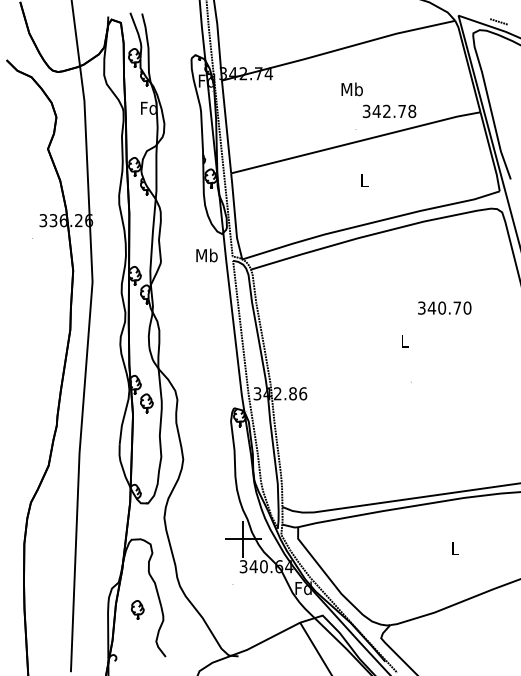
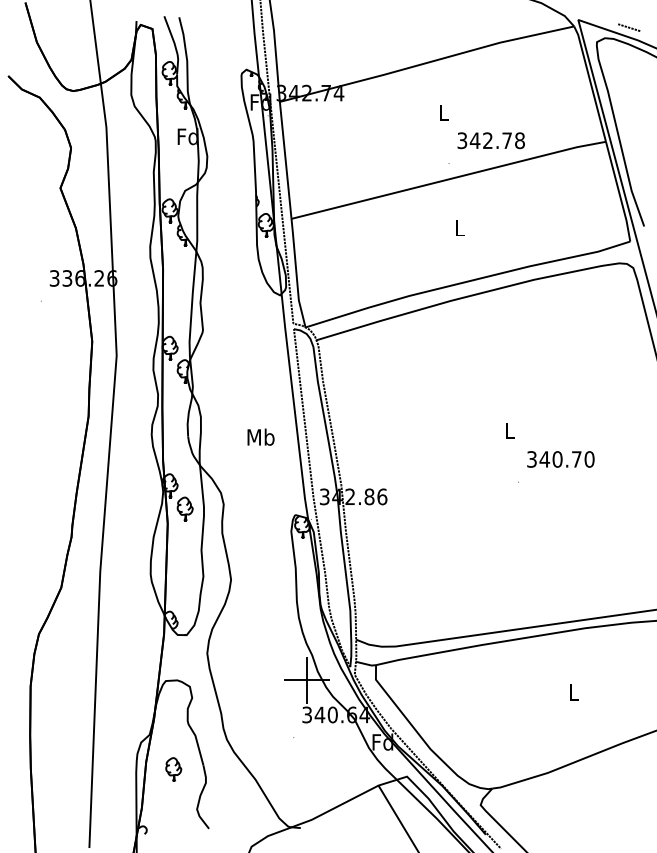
text: (351, 89) -> (443, 113), Mb -> L
text: (206, 255) -> (260, 437), moved
text: (444, 307) -> (560, 458), moved

